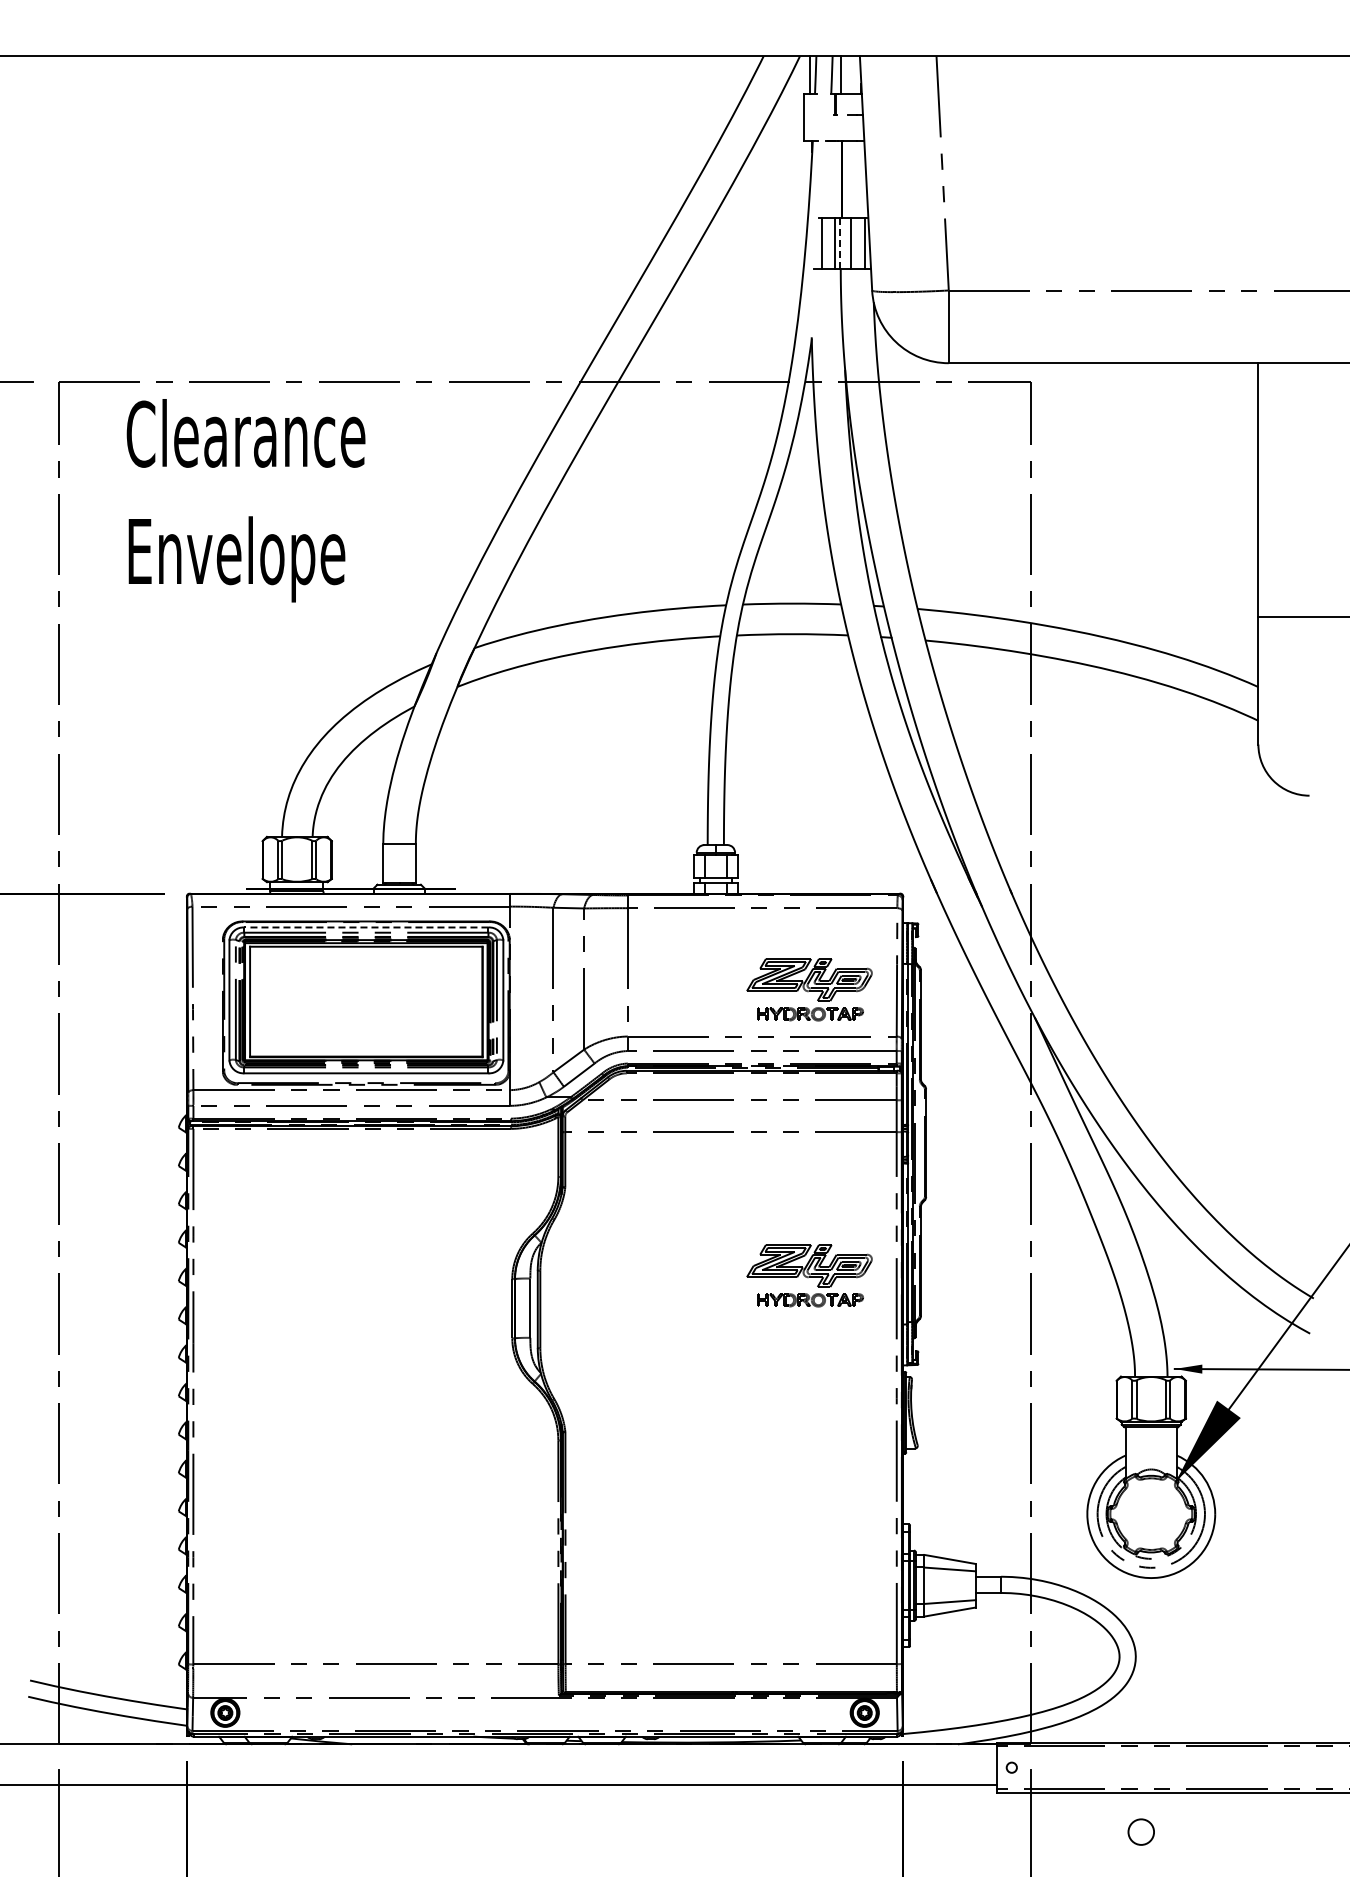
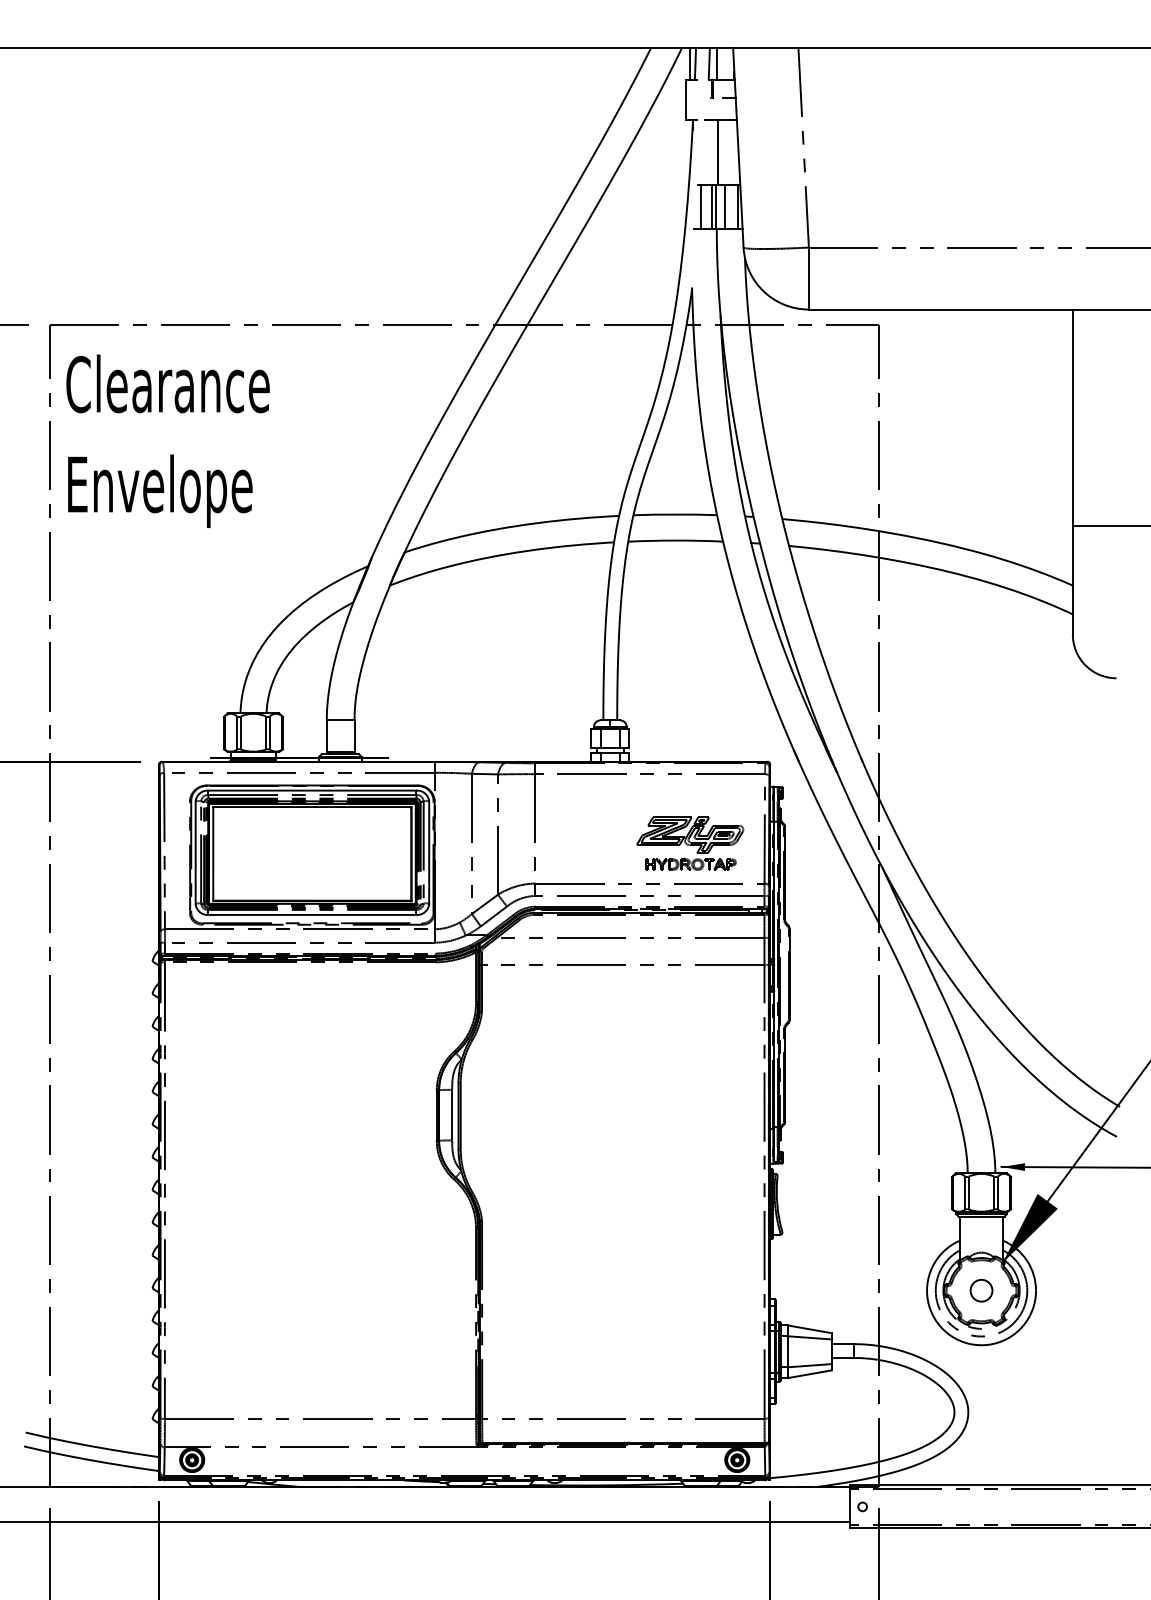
line: (840, 243) -> (716, 207), dashed -> solid
text: (245, 500) -> (167, 441), moved
line: (365, 927) -> (311, 790), dashed -> solid
part: (809, 1275) -> (690, 1087), removed
circle: (1140, 1831) -> (980, 1290), moved

